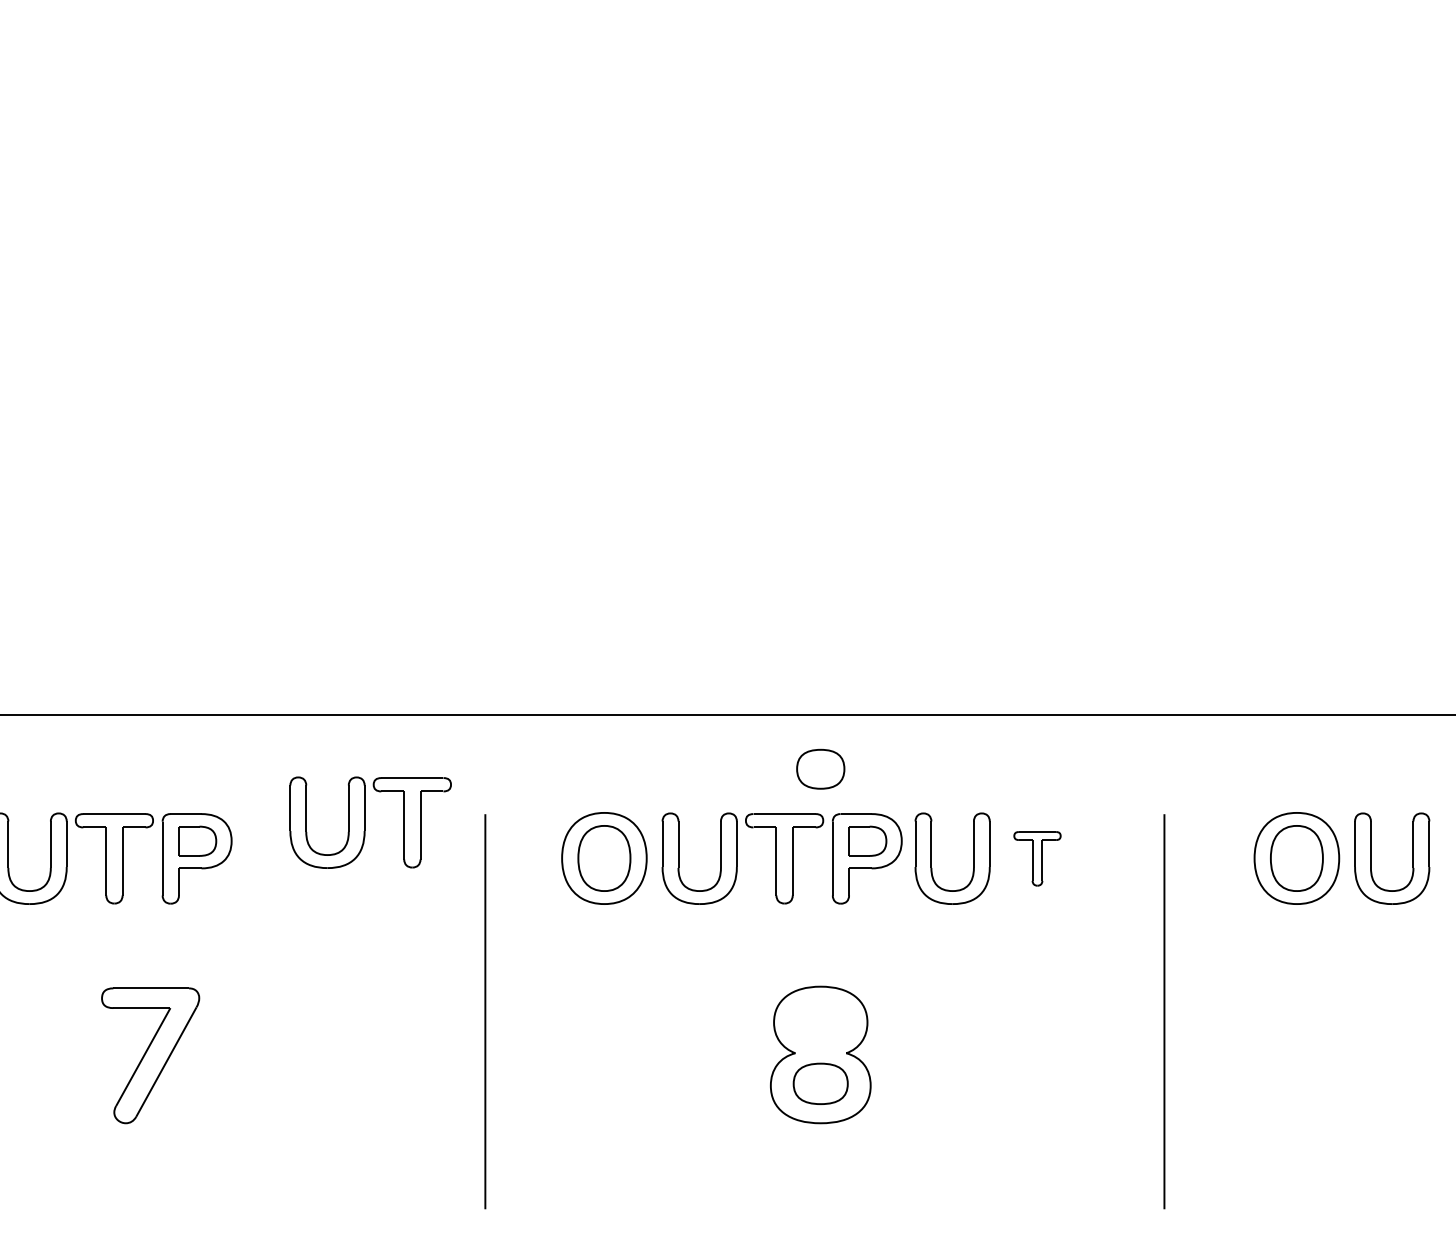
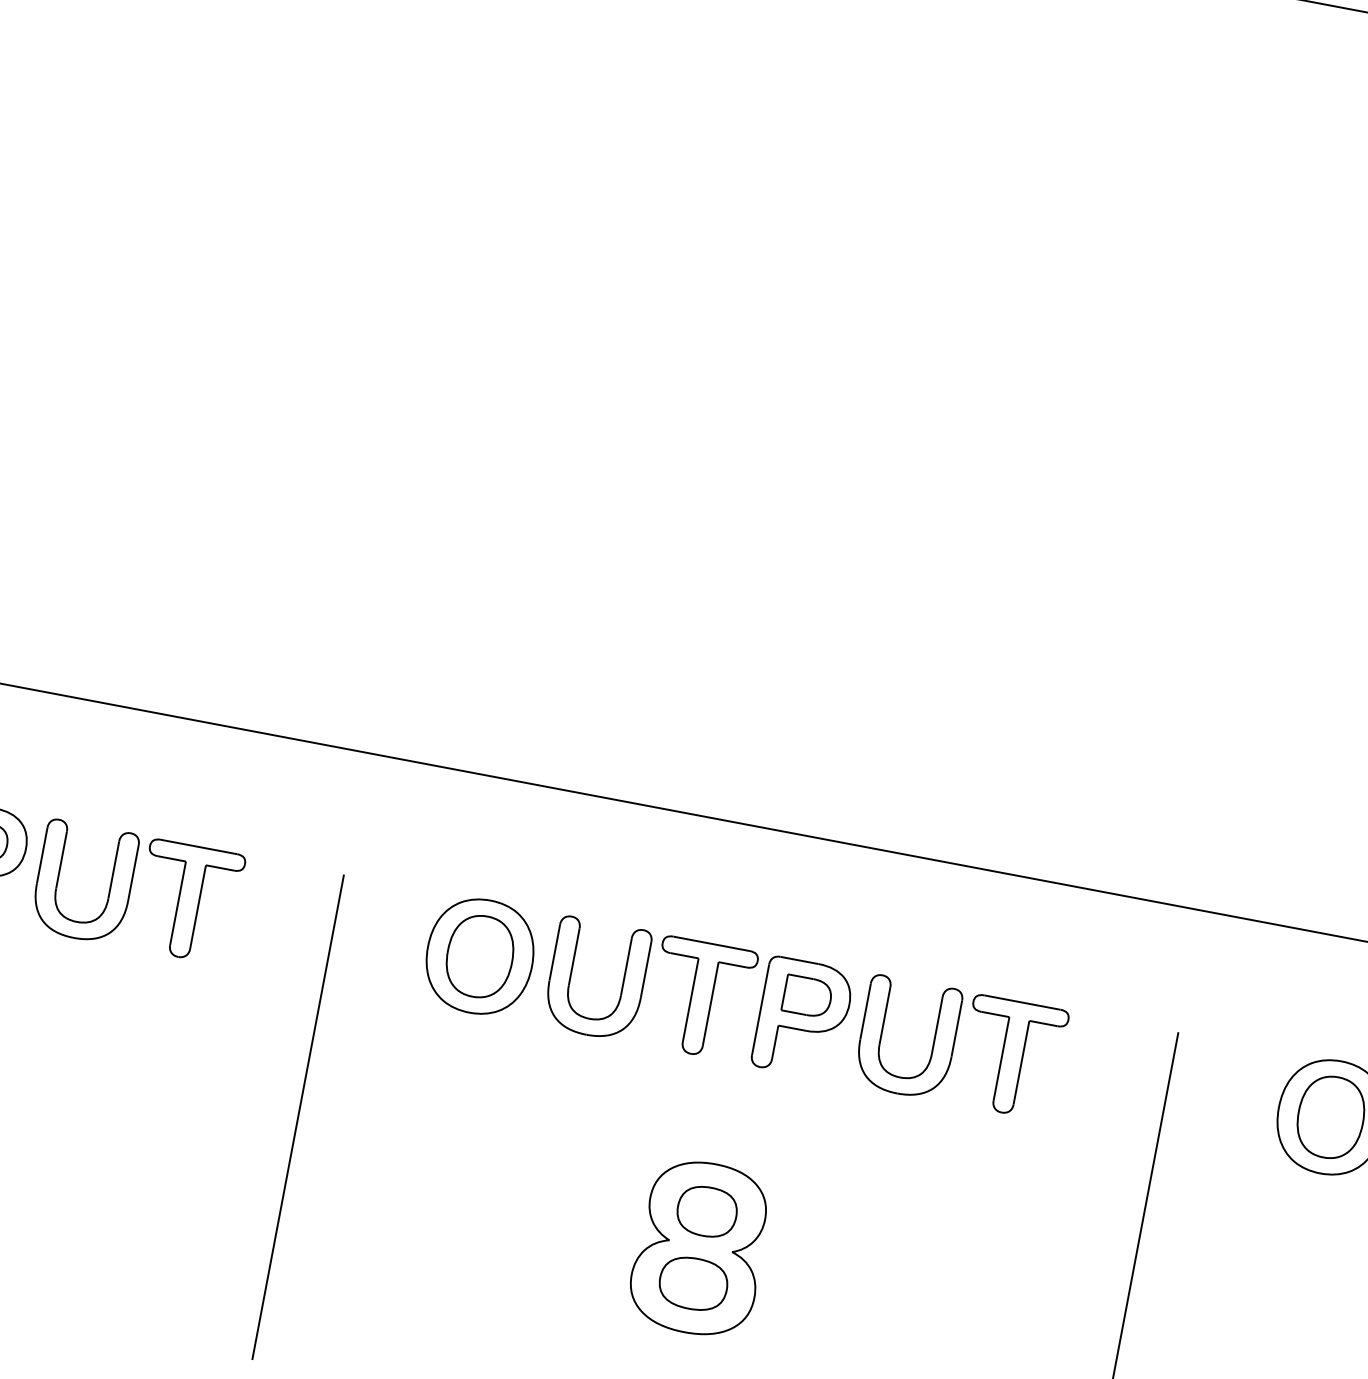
part: (820, 768) -> (707, 1210), moved
part: (370, 822) -> (137, 891), moved
part: (1037, 858) -> (1012, 1057), size x1.67

